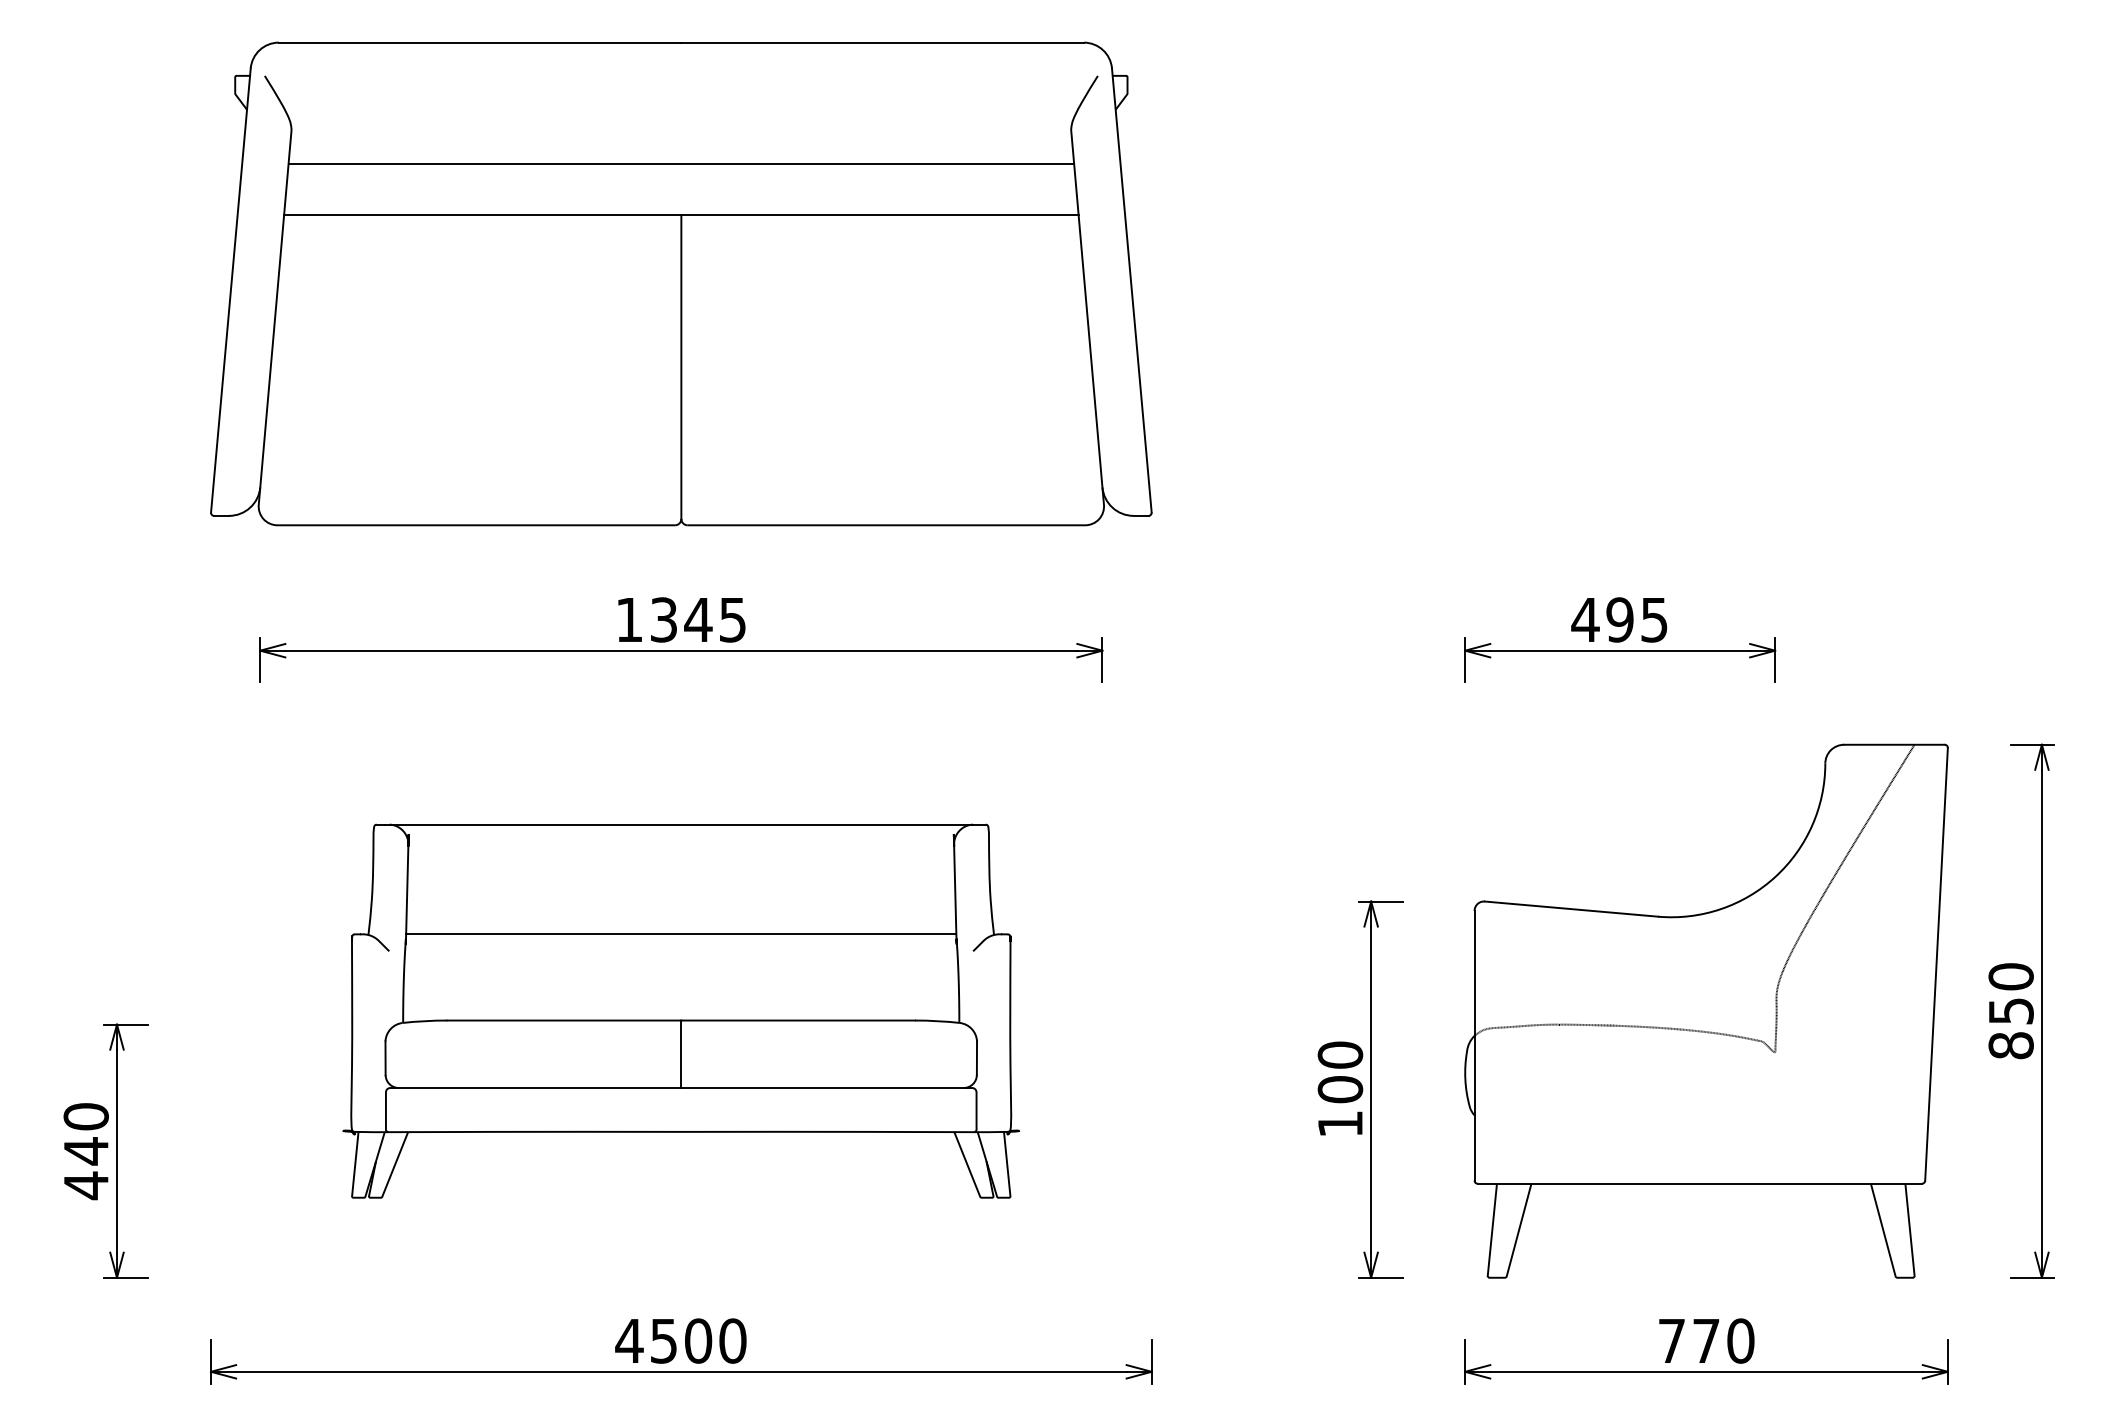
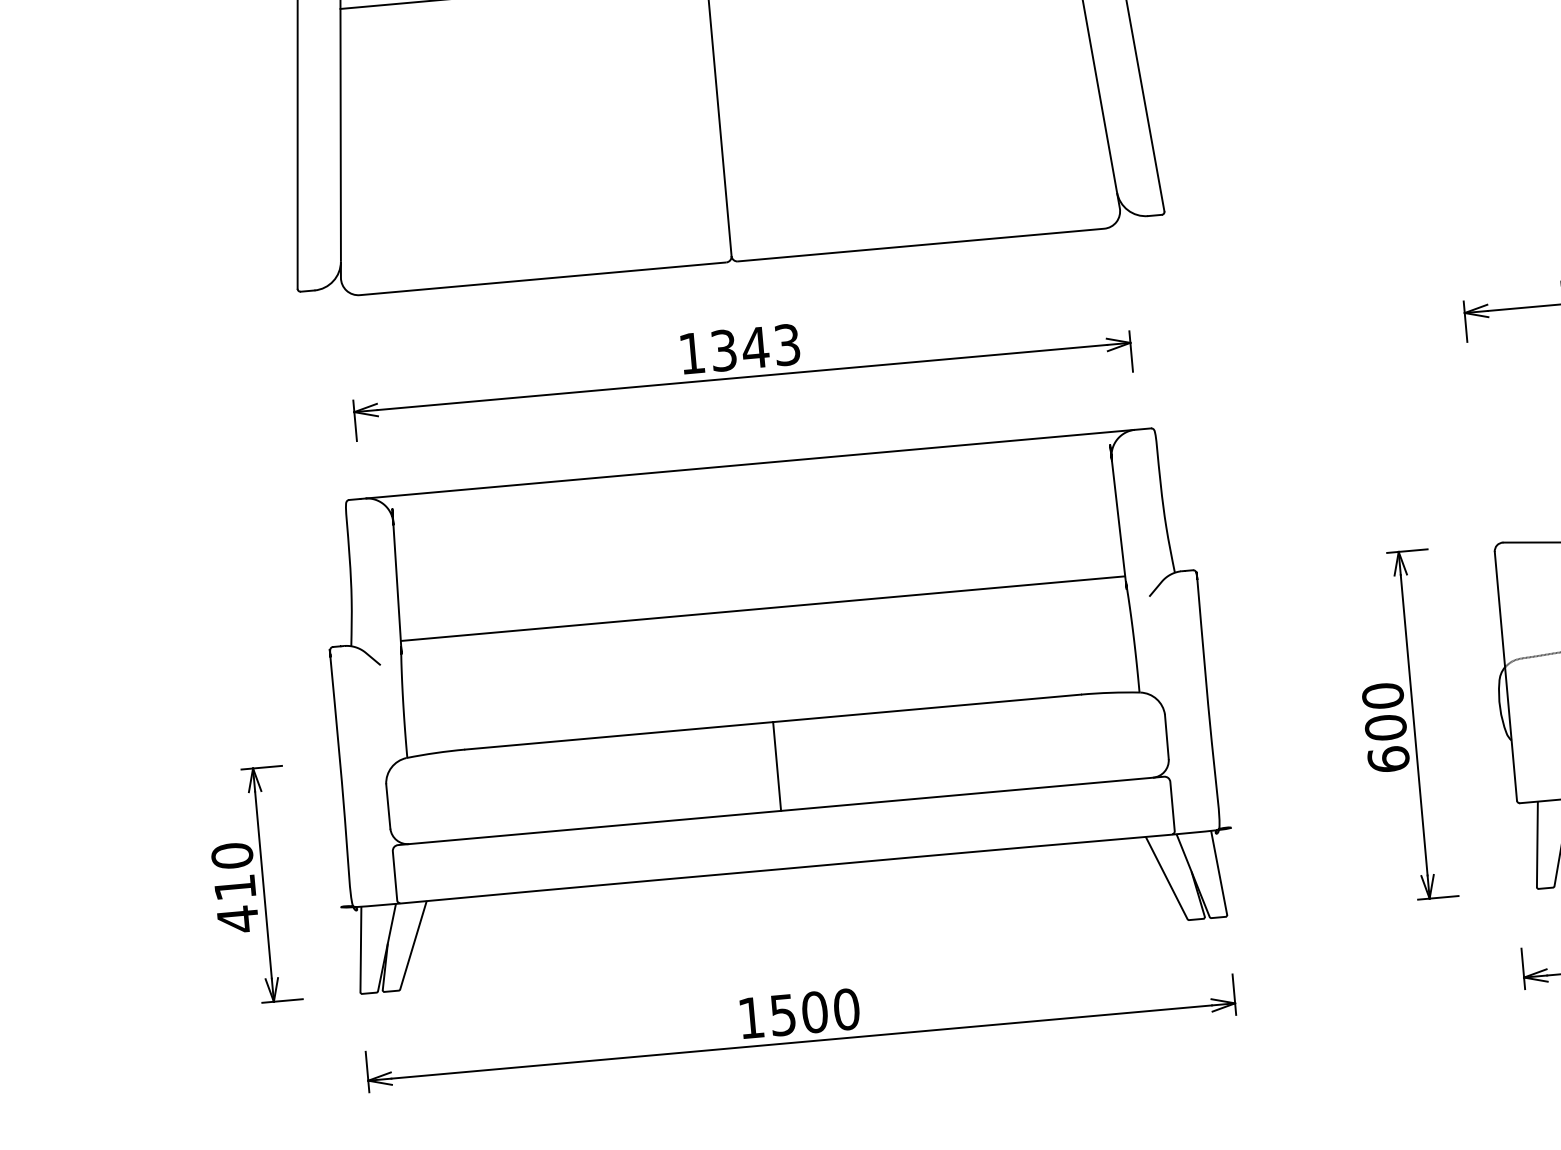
text: (732, 619) -> (786, 344), 1345 -> 1343
part: (680, 1010) -> (771, 709), size x1.43
text: (1340, 1123) -> (1388, 759), 100 -> 600
text: (86, 1151) -> (235, 887), 440 -> 410
text: (629, 1340) -> (751, 1017), 4500 -> 1500

